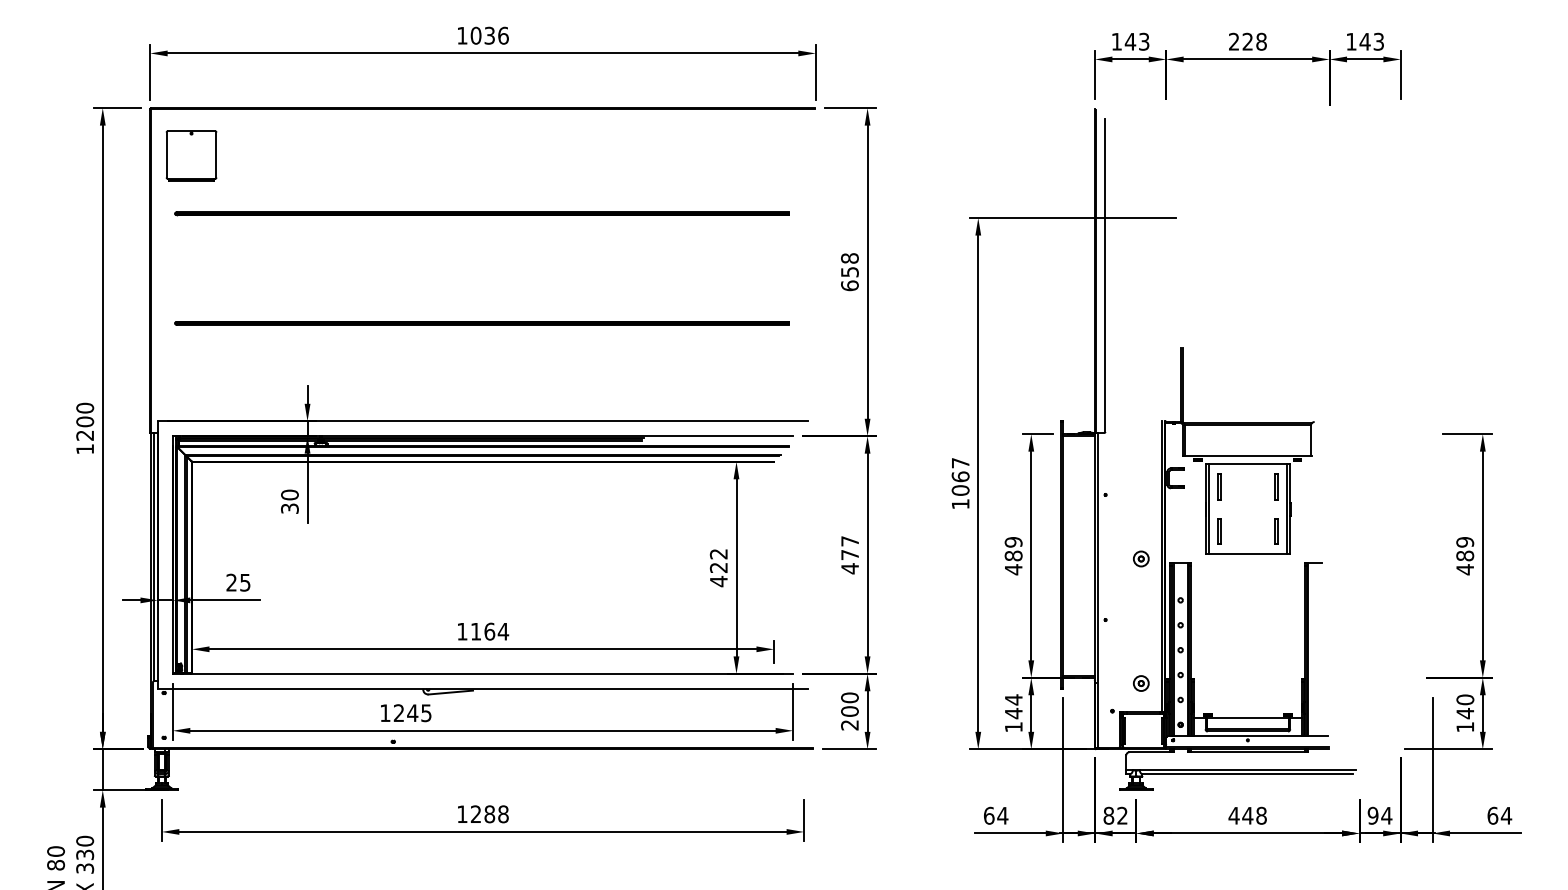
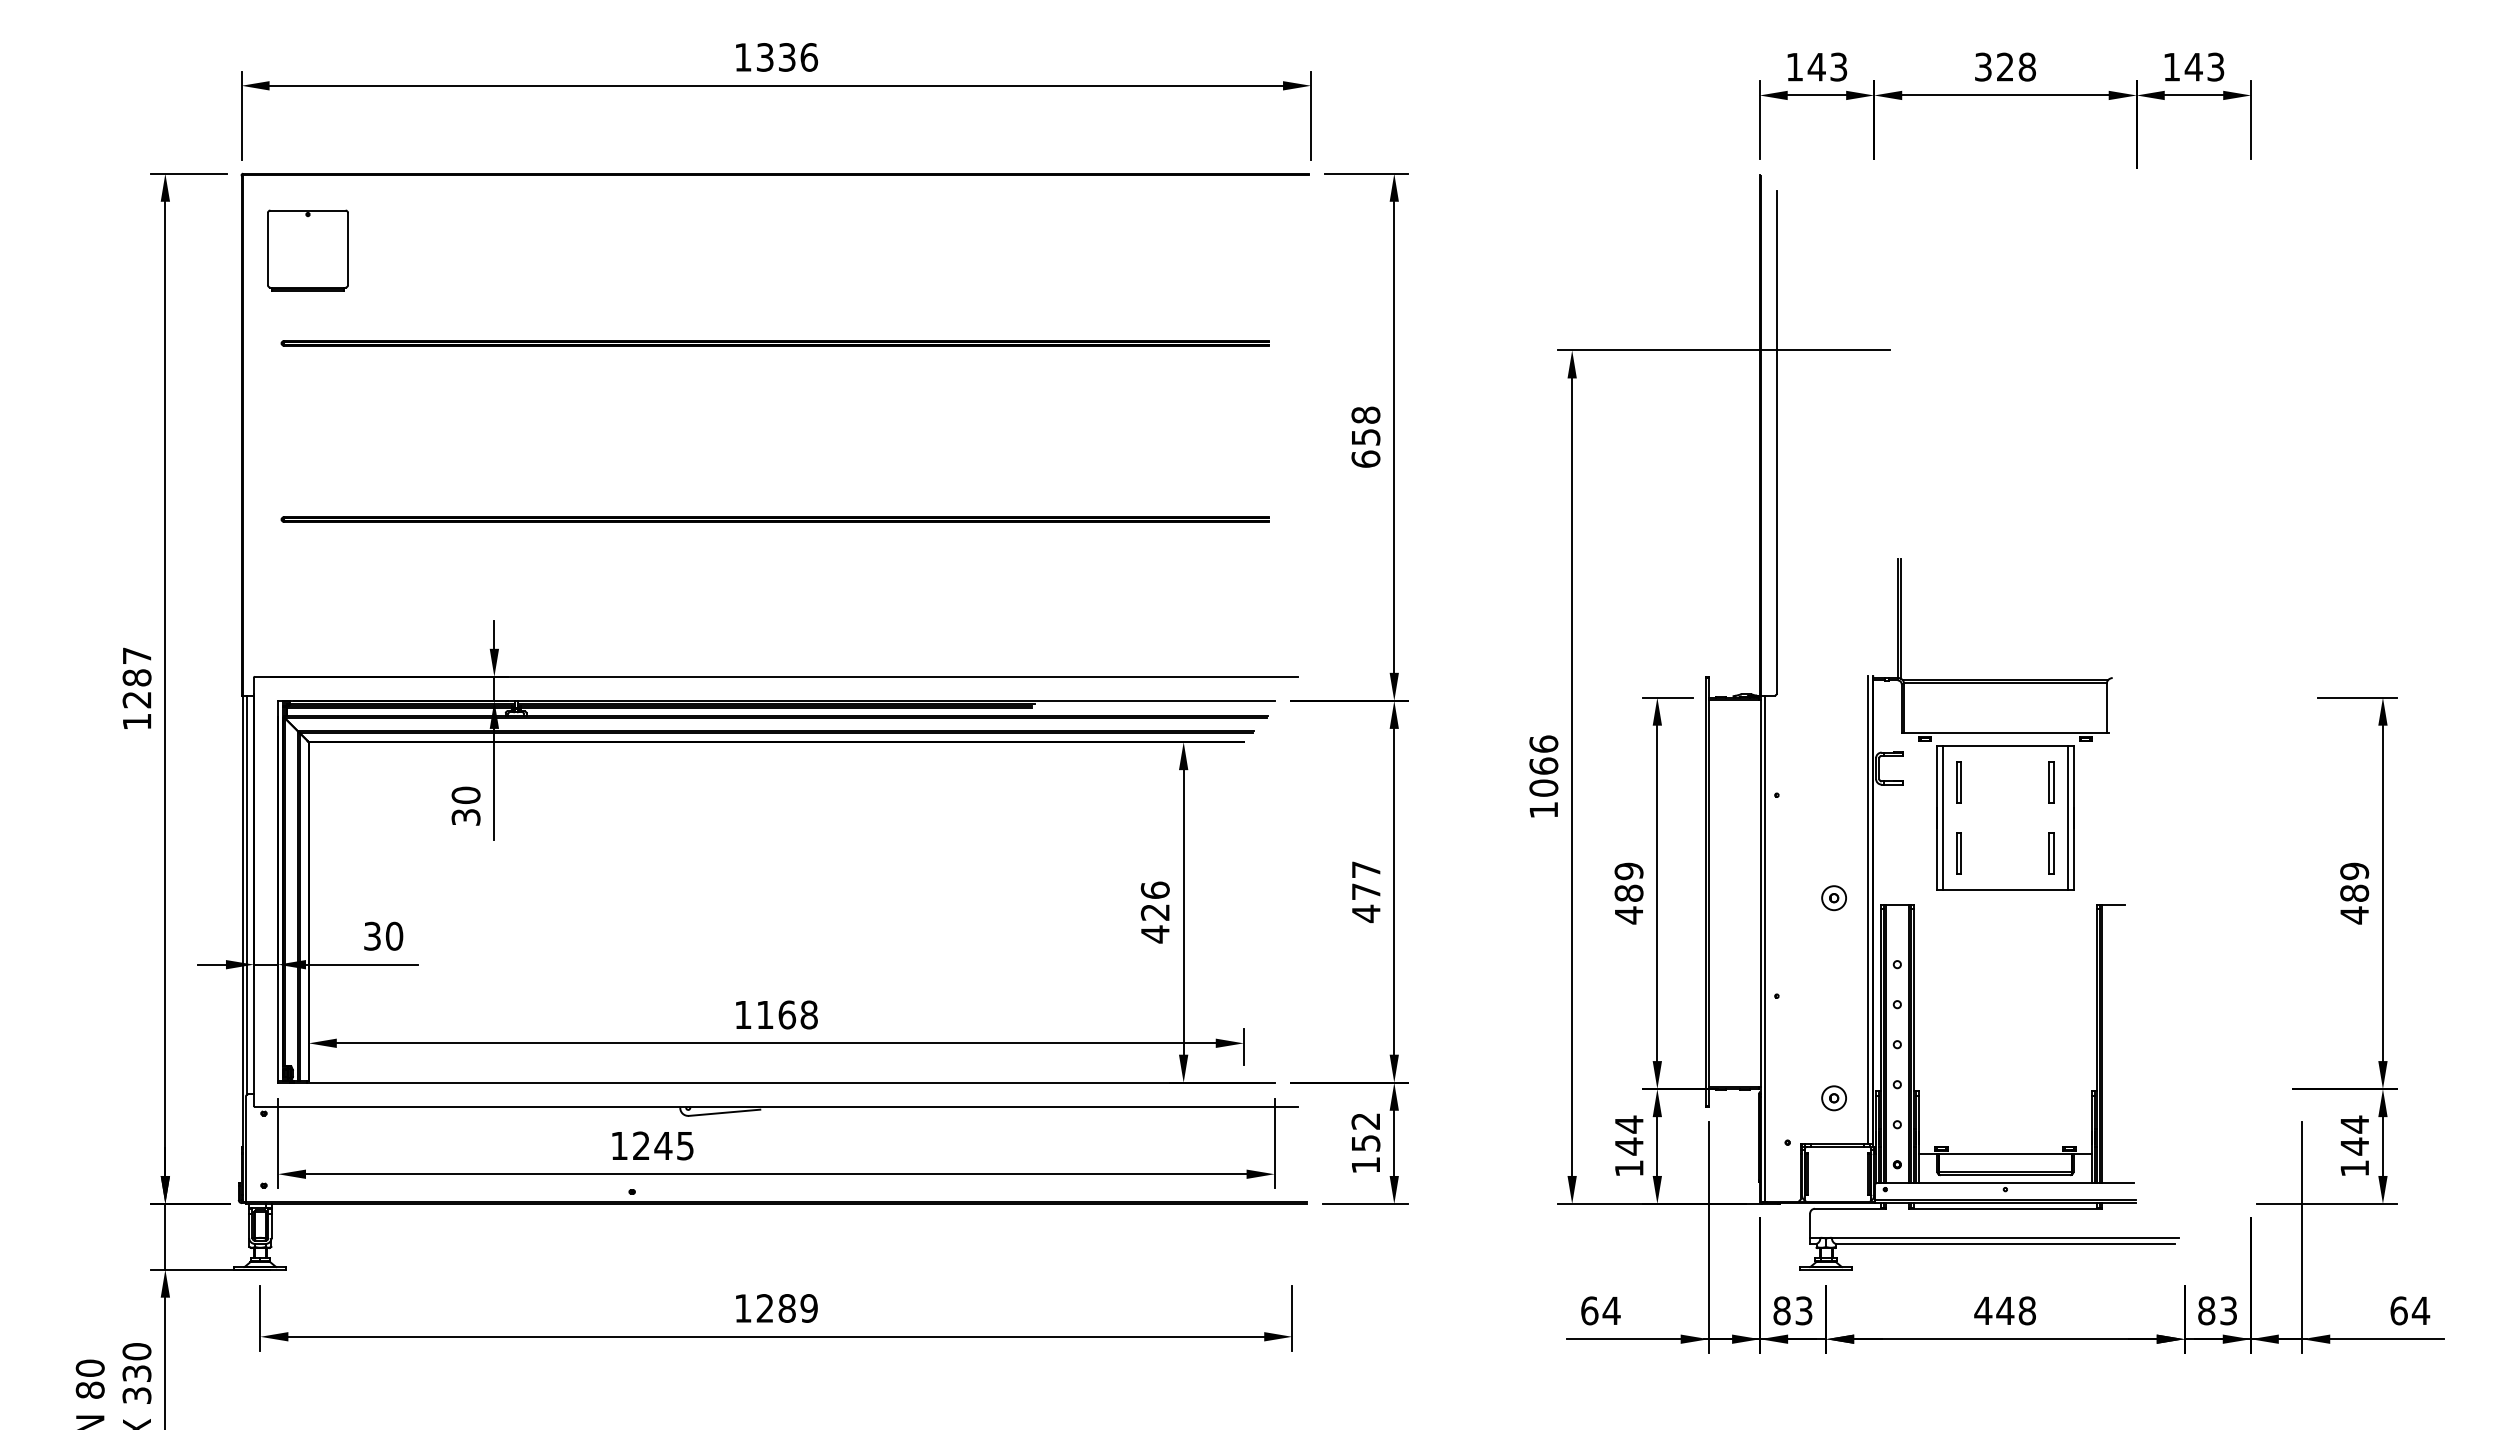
text: (475, 35) -> (764, 56), 1036 -> 1336
text: (1234, 41) -> (1983, 66), 228 -> 328
text: (85, 414) -> (137, 665), 1200 -> 1287
text: (960, 462) -> (1543, 743), 1067 -> 1066
text: (718, 553) -> (1154, 889), 422 -> 426
text: (238, 582) -> (383, 935), 25 -> 30
text: (503, 631) -> (809, 1014), 1164 -> 1168
text: (1465, 699) -> (2355, 1123), 140 -> 144
text: (849, 711) -> (1365, 1143), 200 -> 152
text: (503, 814) -> (809, 1308), 1288 -> 1289
text: (1122, 815) -> (1803, 1310), 82 -> 83
text: (1379, 815) -> (2216, 1310), 94 -> 83

